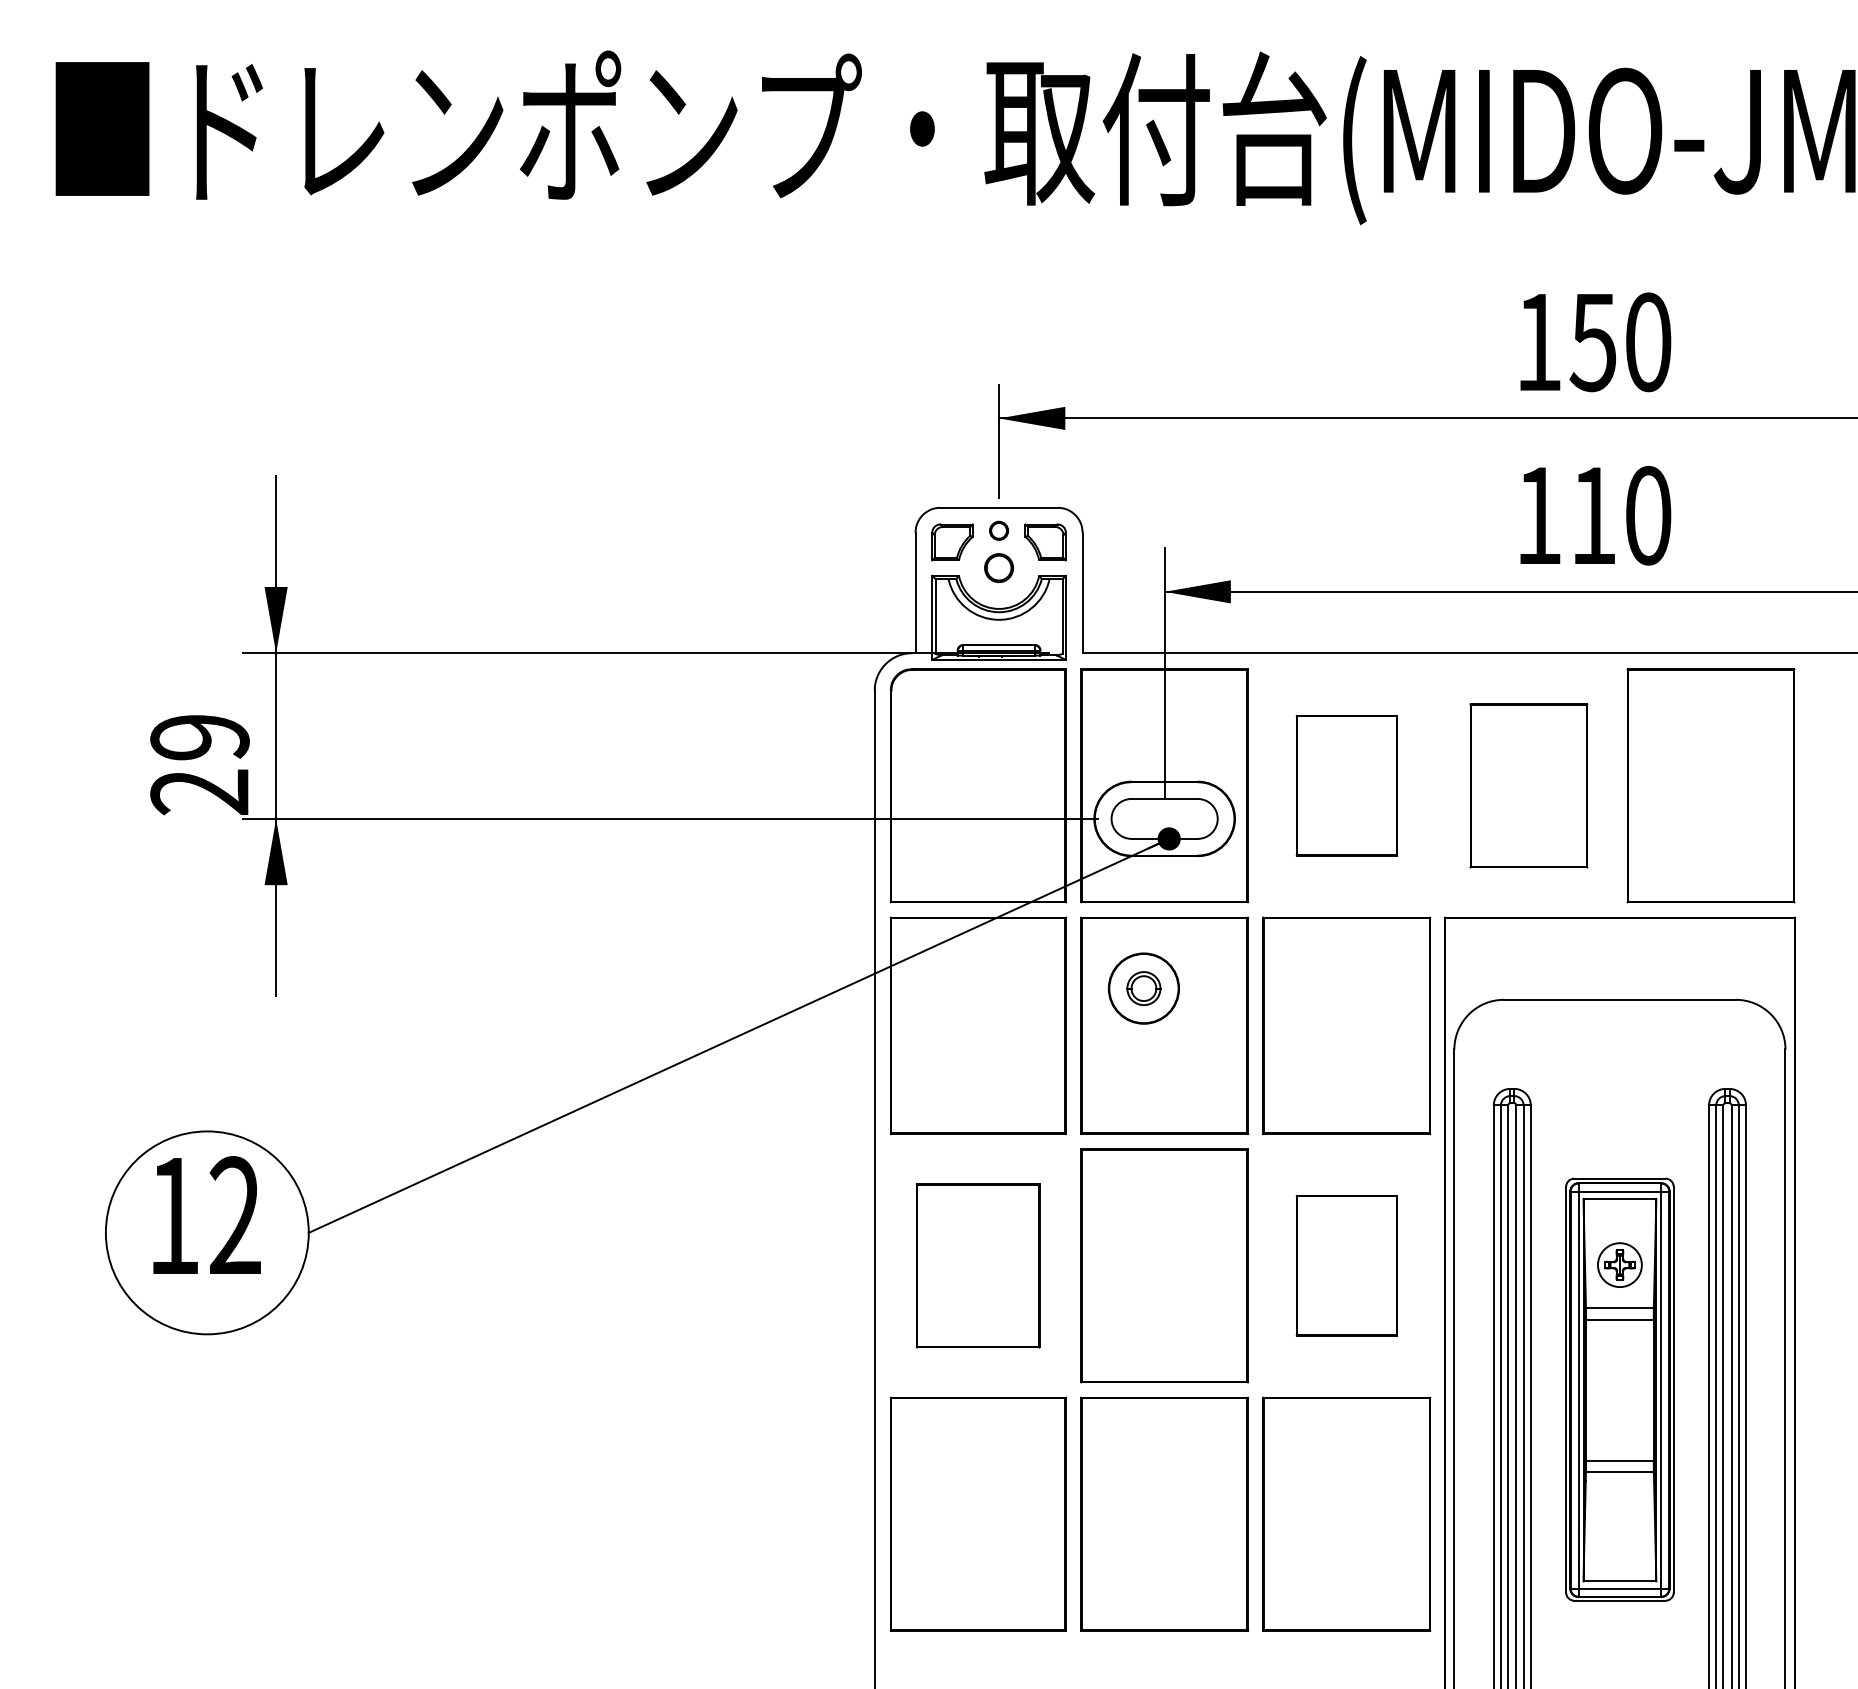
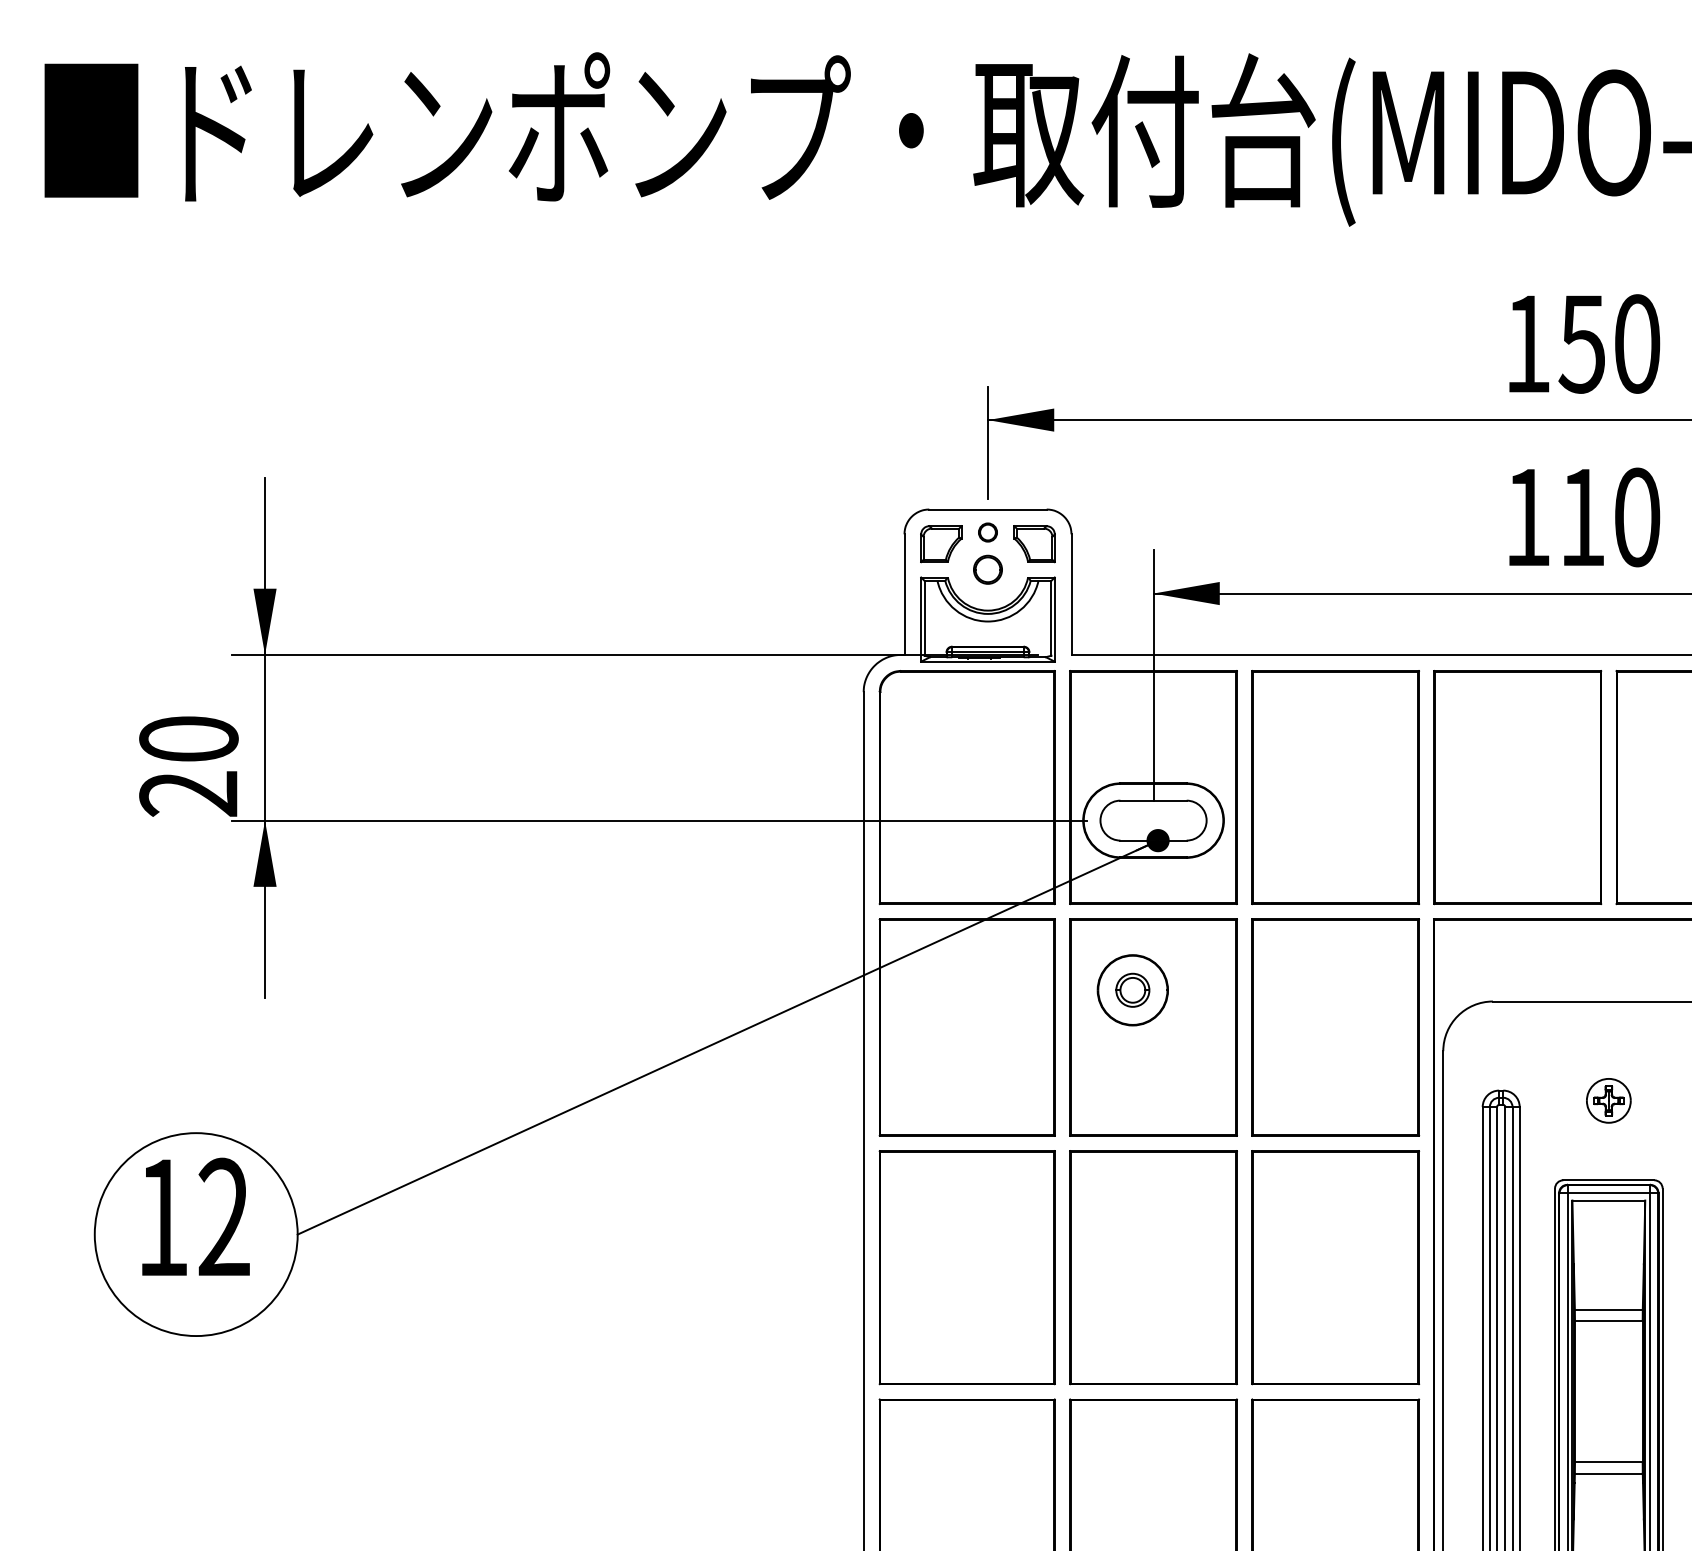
text: (199, 737) -> (188, 739), 29 -> 20
part: (1346, 785) -> (1335, 787), size x1.67
part: (1528, 785) -> (1517, 787), size x1.43
part: (1619, 1264) -> (1608, 1100), moved
part: (977, 1265) -> (966, 1267), size x1.43
part: (1346, 1265) -> (1335, 1267), size x1.67

